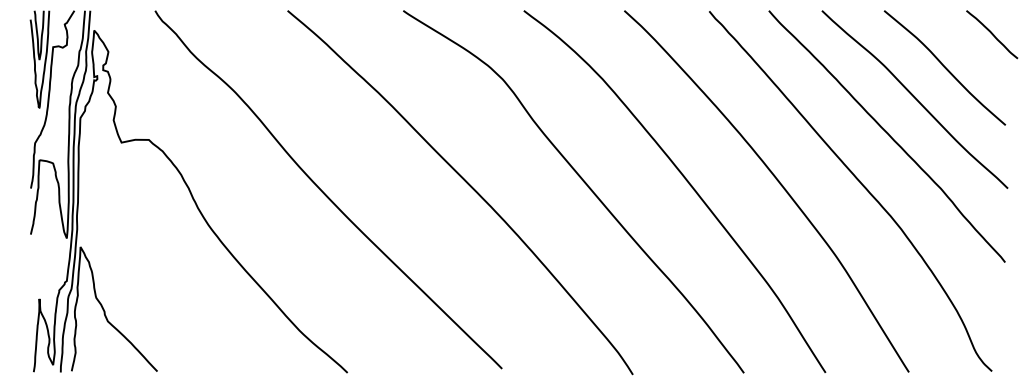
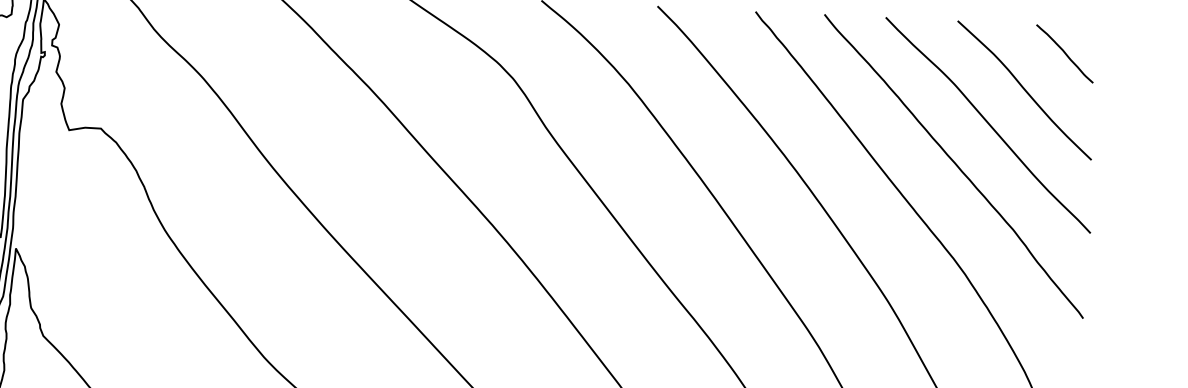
curve: (992, 34) -> (1065, 53), moved

